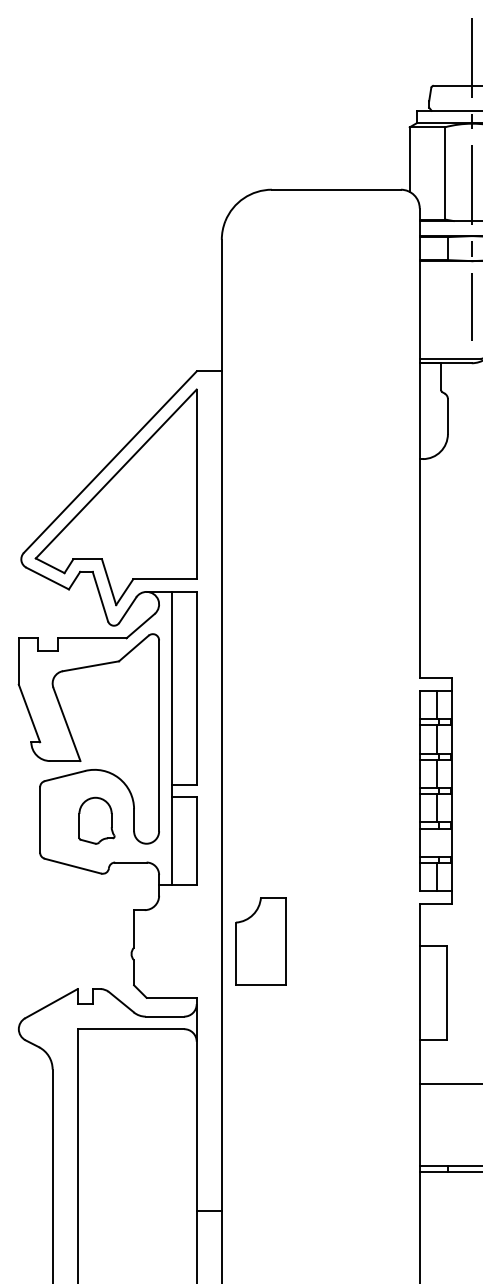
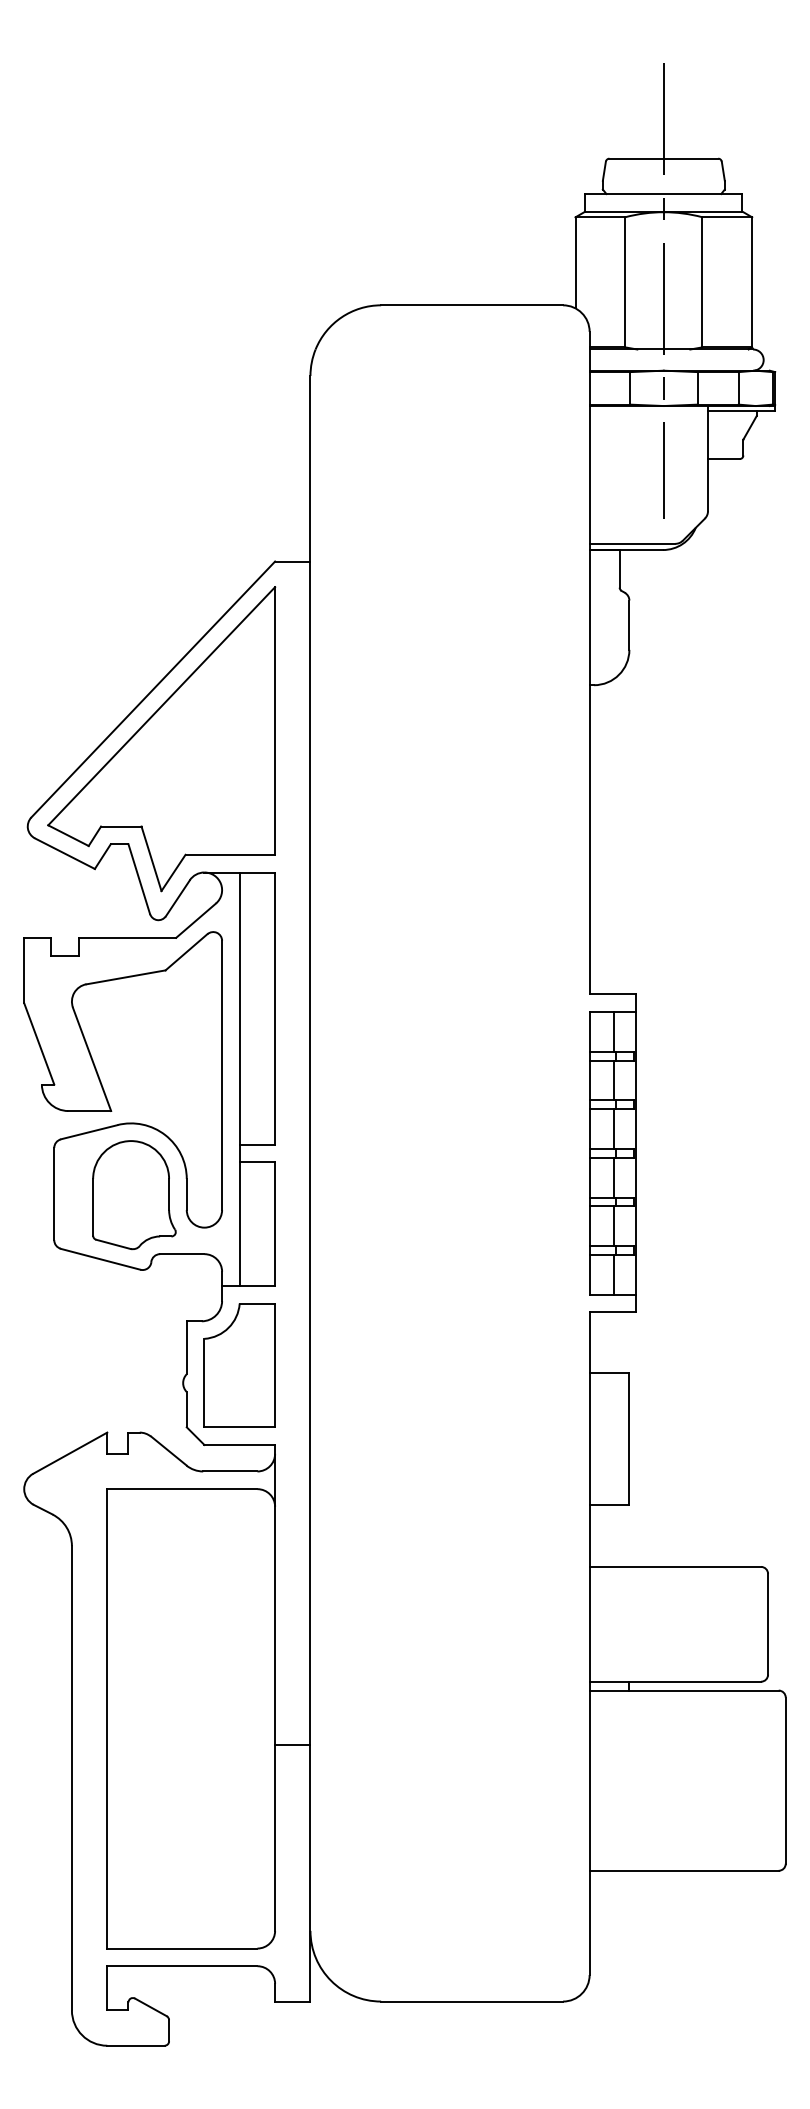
part: (97, 820) -> (134, 1195), size x1.67
line: (436, 842) -> (613, 1226), added
part: (260, 941) -> (239, 1365), moved

